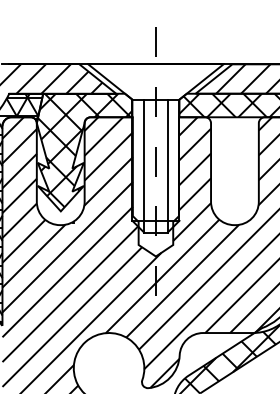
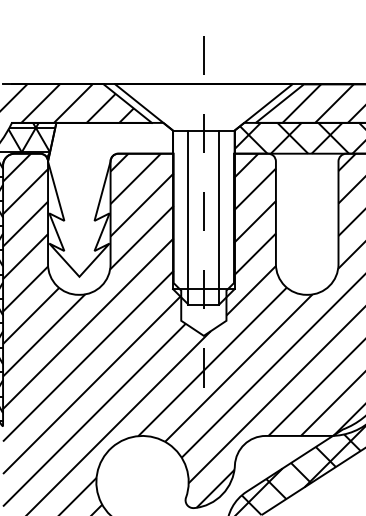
hatch: (84, 150) -> (110, 197), removed

